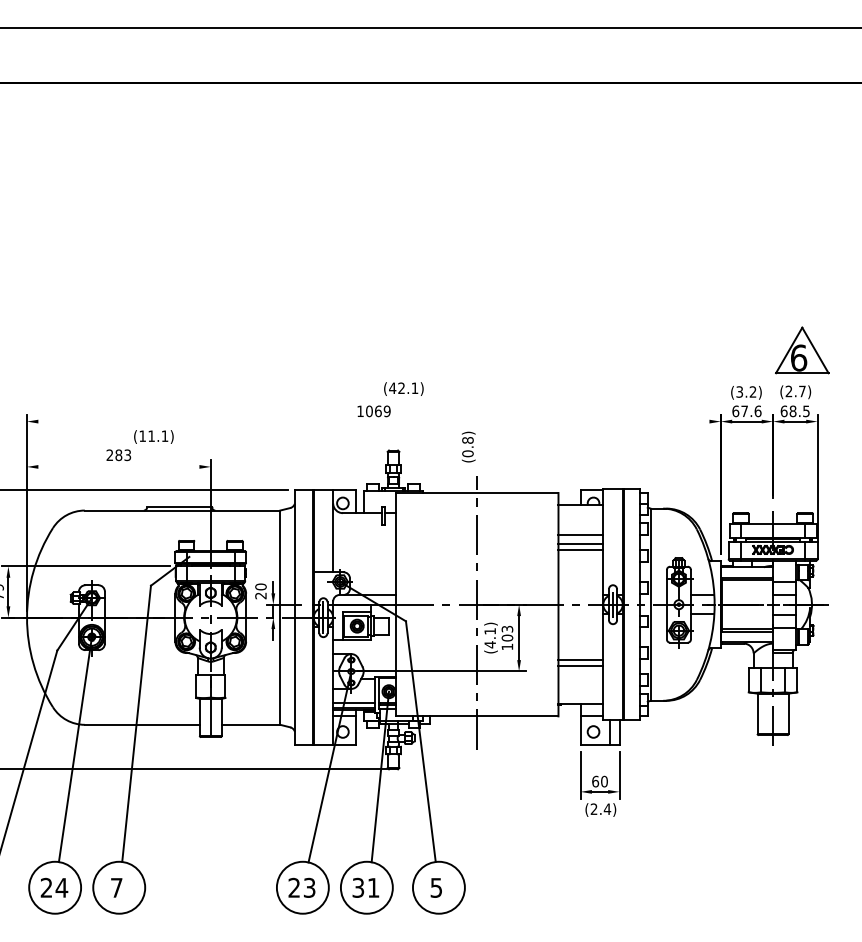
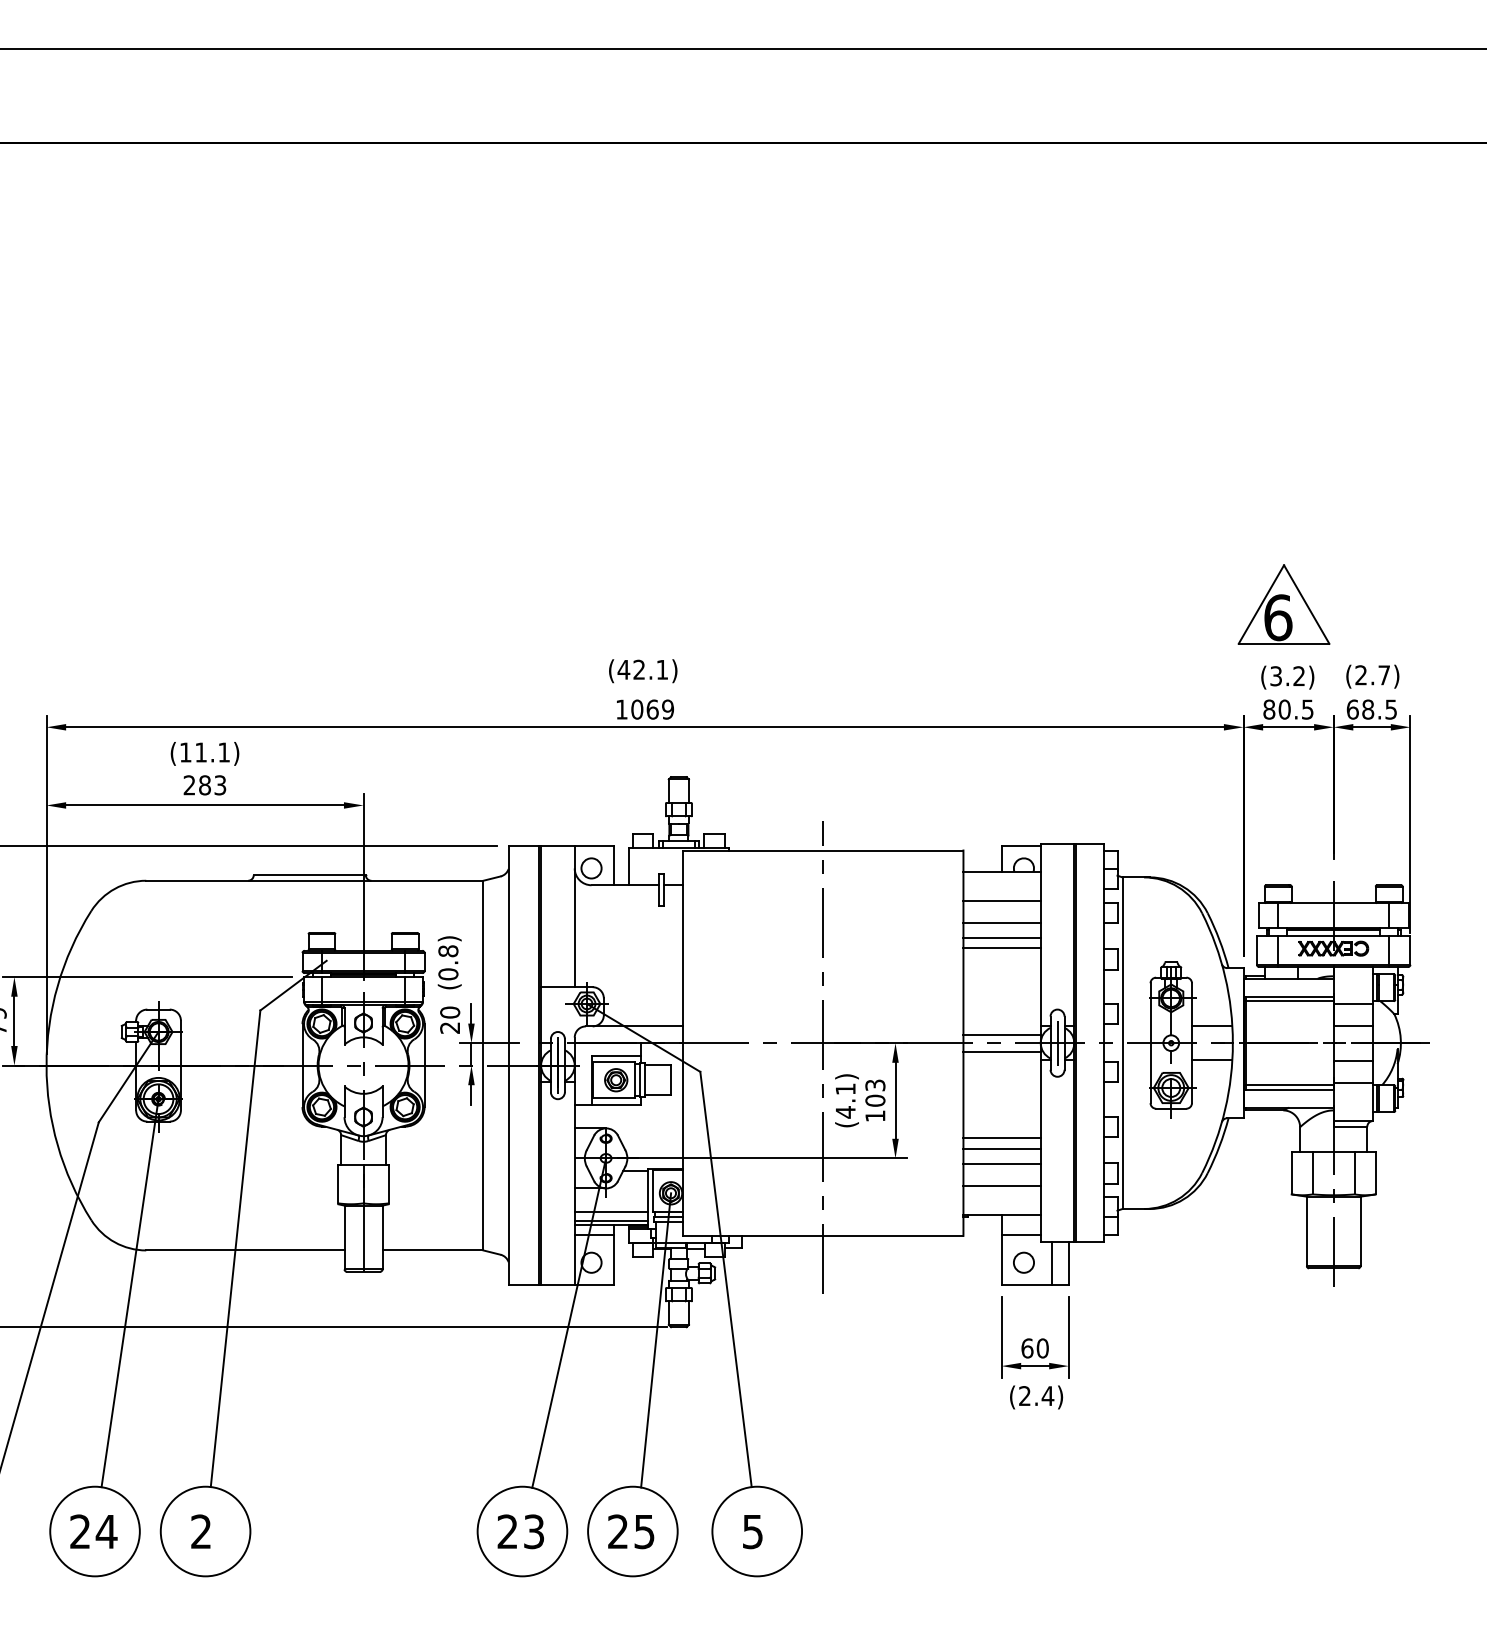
part: (802, 350) -> (1284, 604), moved
text: (403, 388) -> (642, 670), moved
text: (746, 411) -> (1287, 709), 67.6 -> 80.5
line: (373, 421) -> (644, 727), added
text: (153, 436) -> (204, 752), moved
text: (468, 446) -> (449, 961), moved
line: (118, 466) -> (204, 804), added
line: (580, 522) -> (1001, 901), added
line: (580, 599) -> (1001, 1034), added
line: (580, 609) -> (1001, 1051), added
line: (580, 674) -> (1001, 1163), added
line: (580, 687) -> (1001, 1186), added
text: (116, 887) -> (200, 1531), 7 -> 2
text: (365, 887) -> (630, 1531), 31 -> 25

